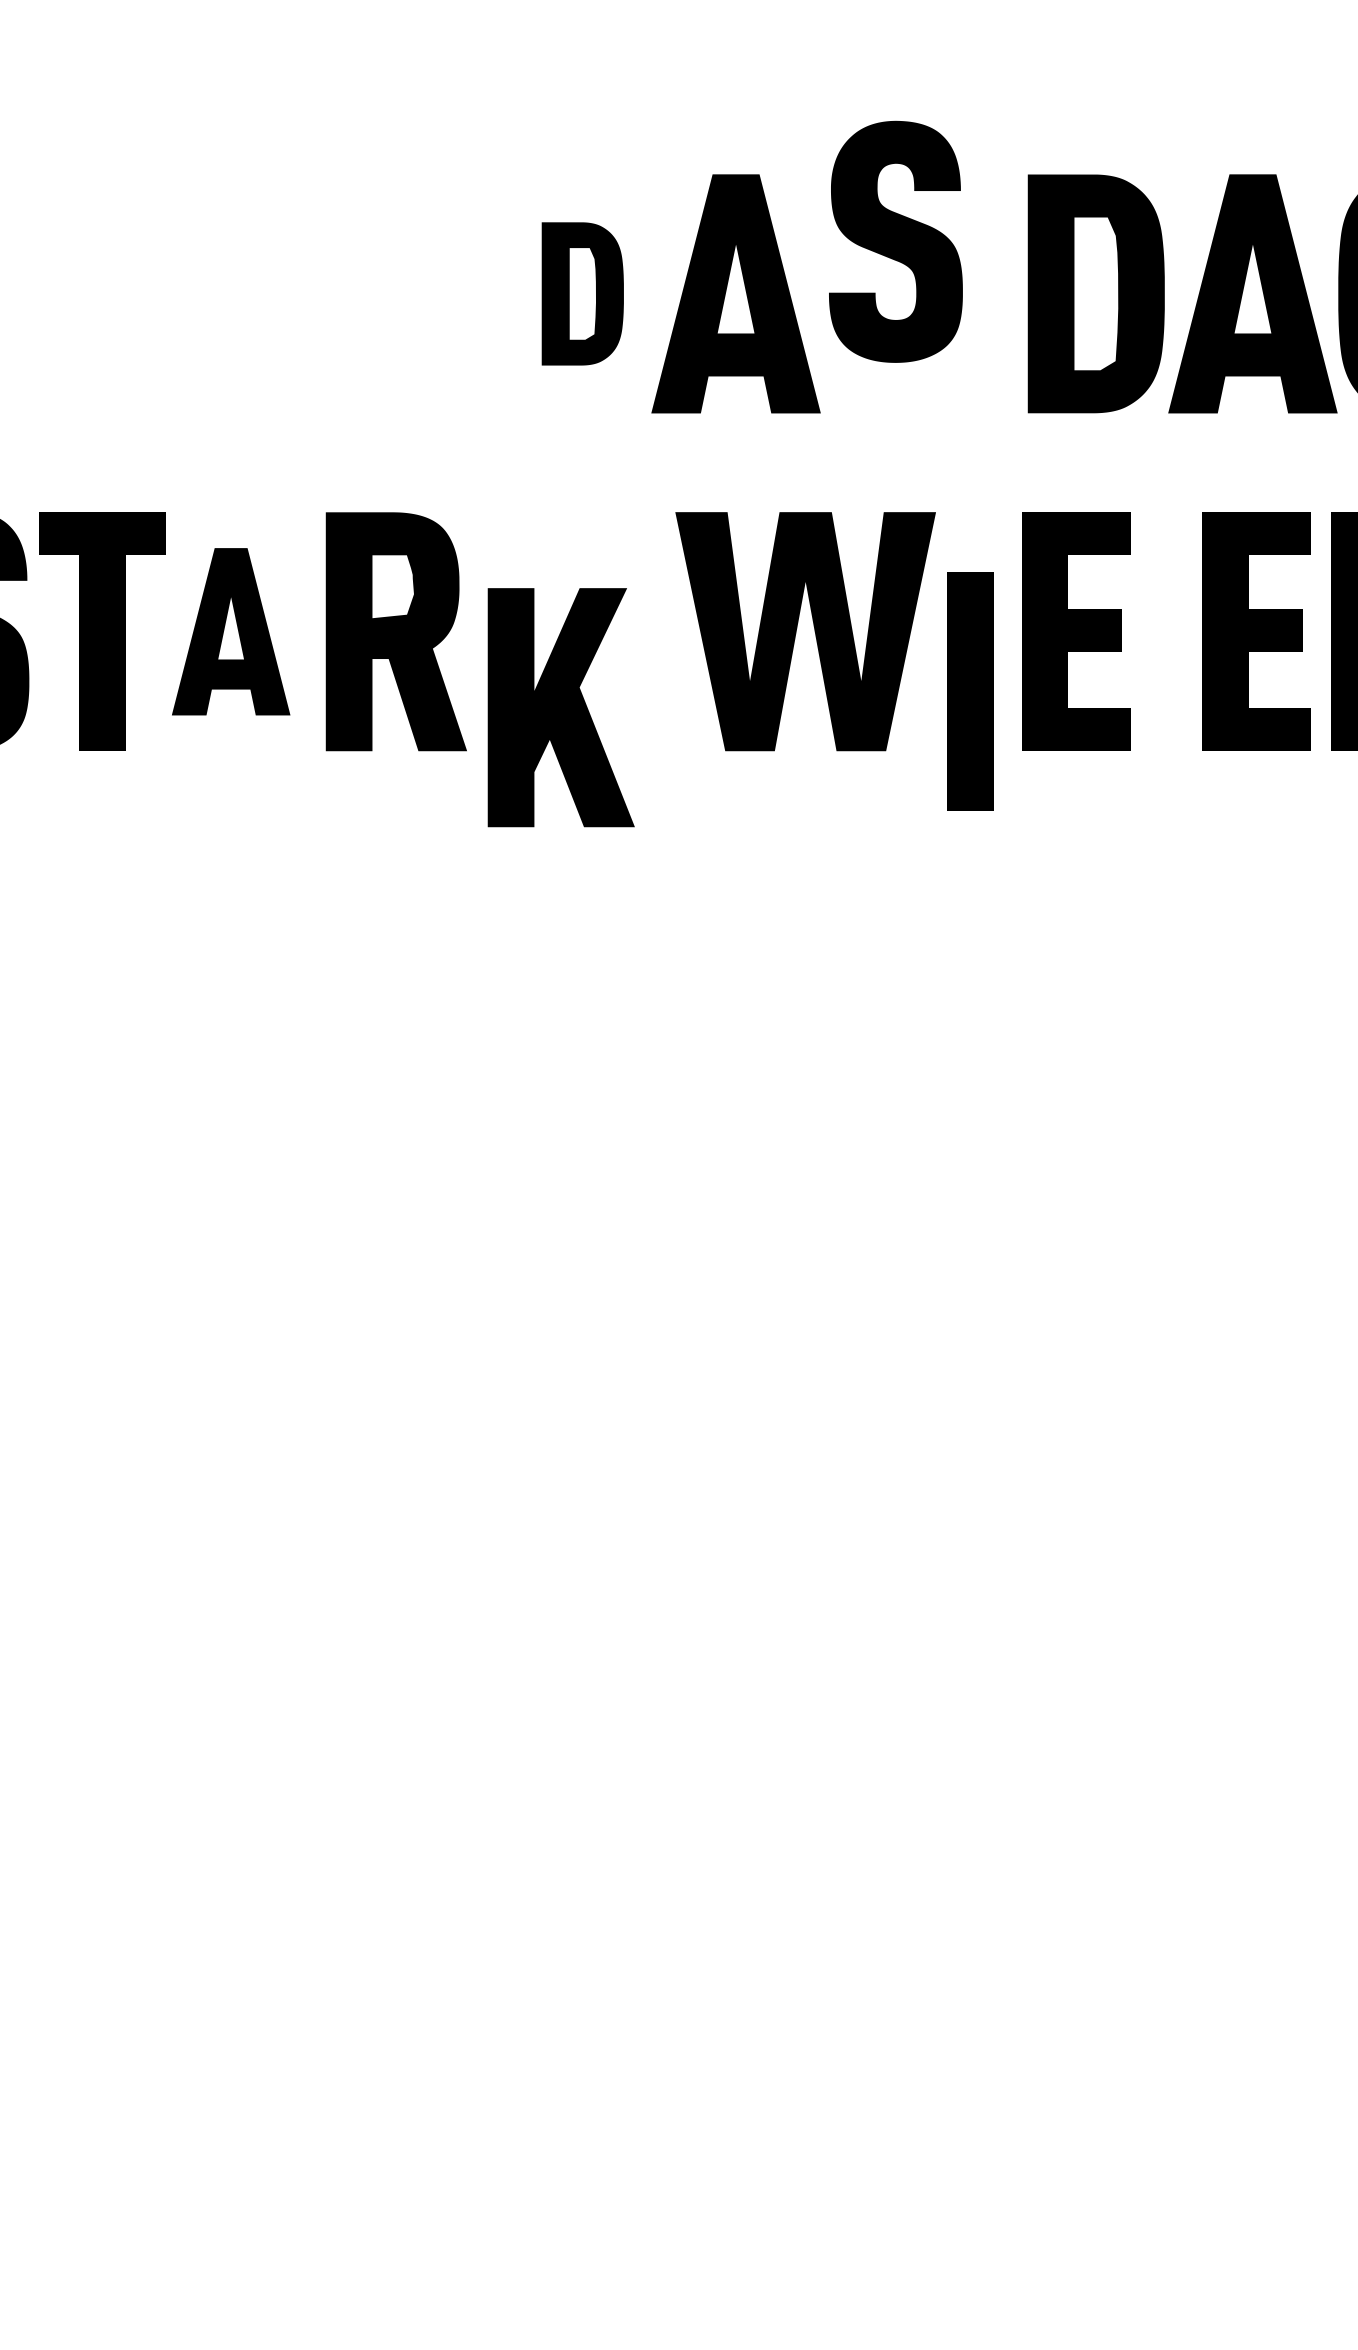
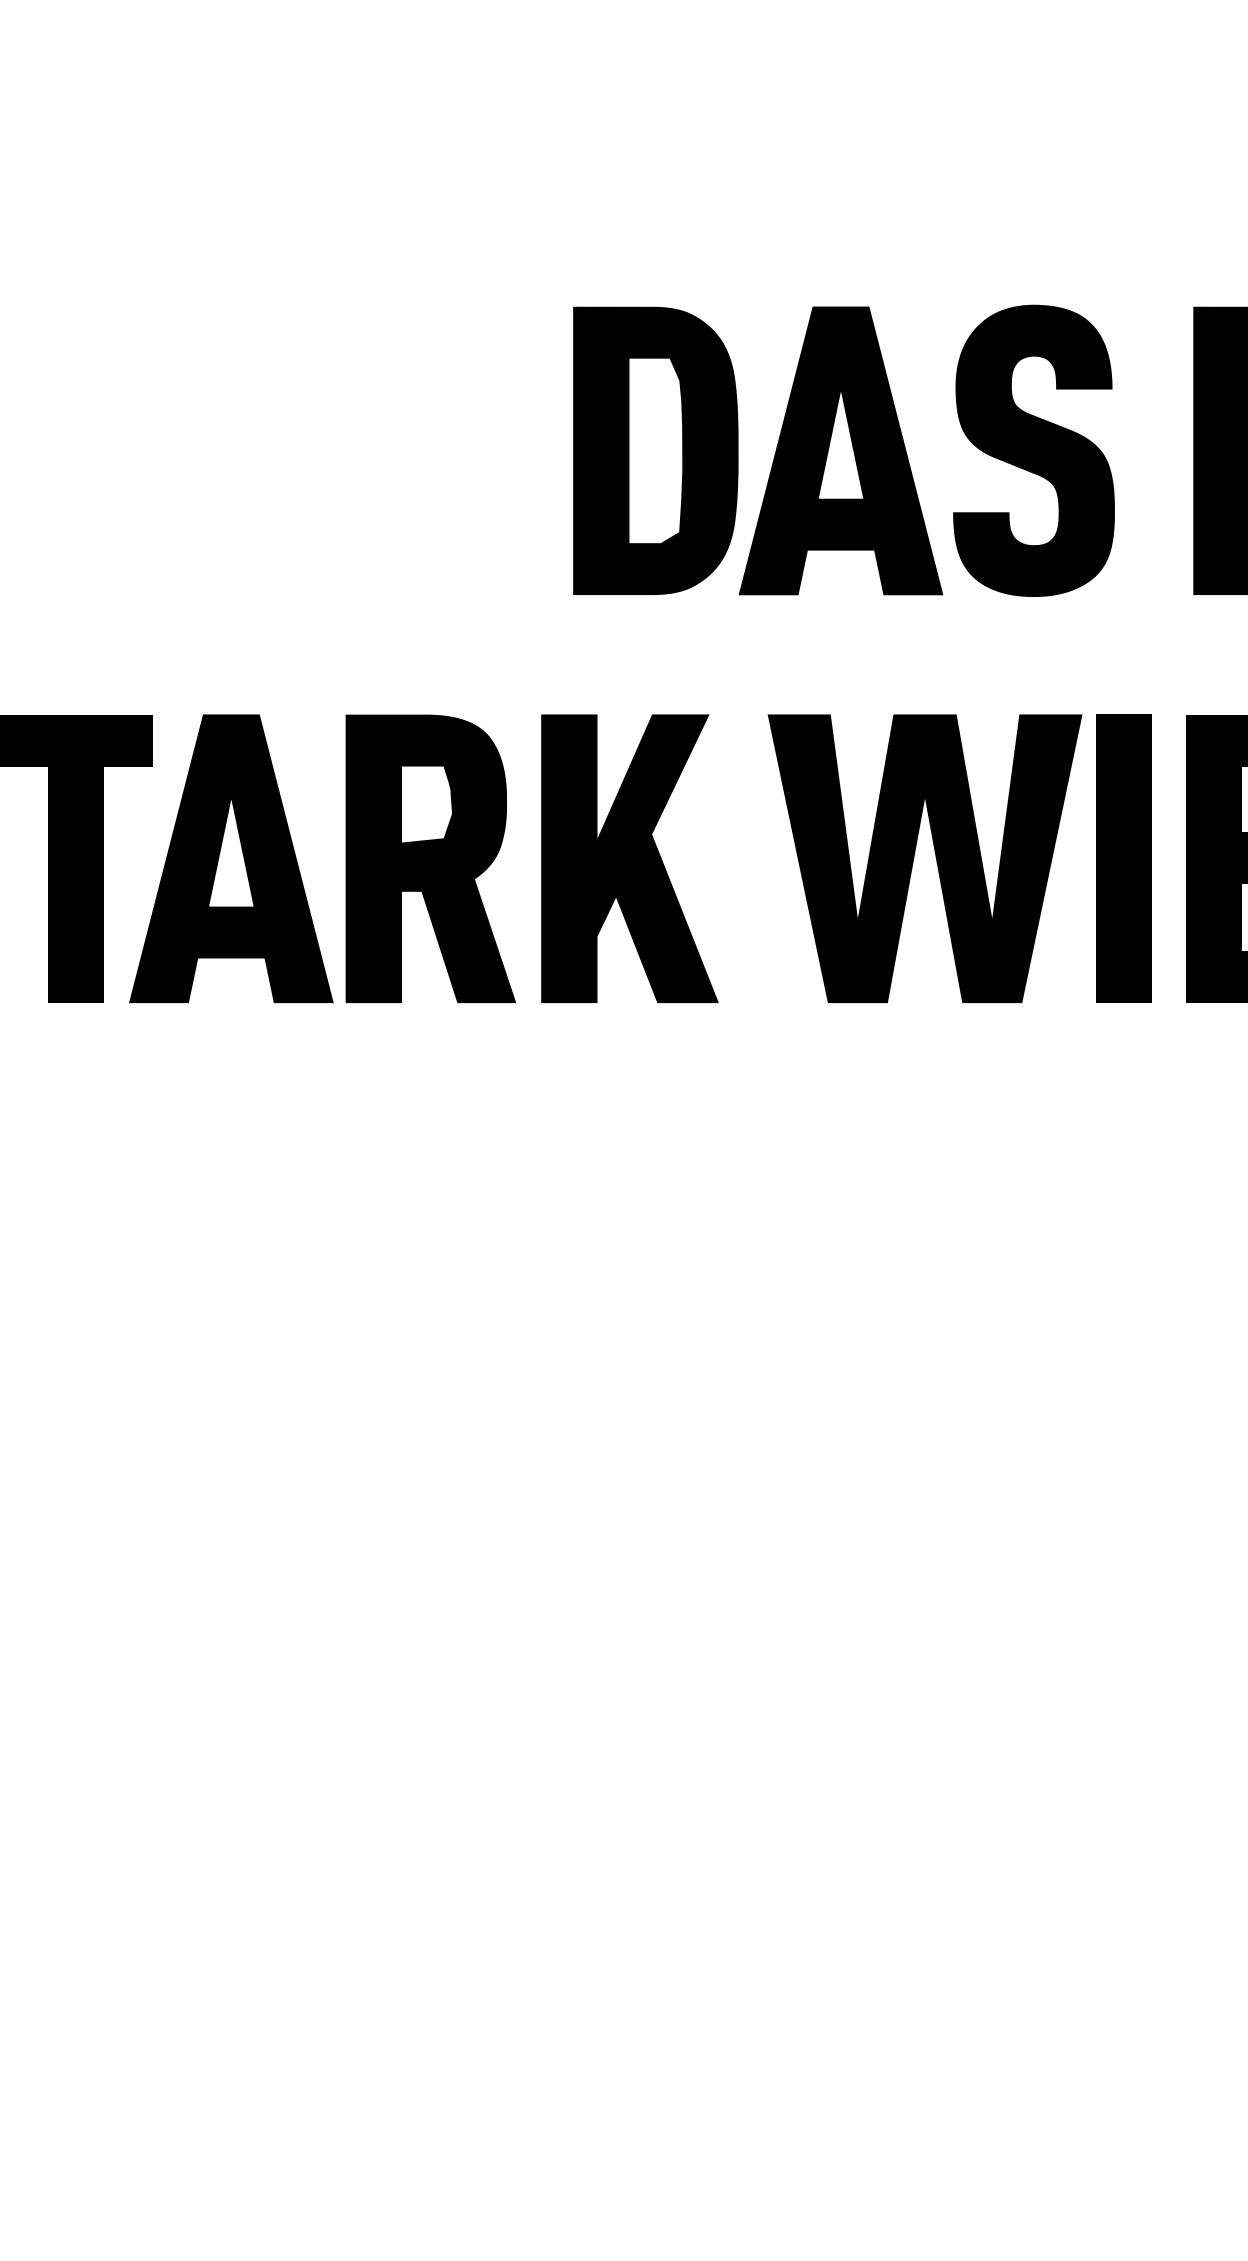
part: (895, 241) -> (1033, 450), moved
part: (582, 293) -> (655, 450), size x1.67
part: (230, 631) -> (230, 858), size x1.43
part: (970, 691) -> (1124, 858), moved
part: (560, 707) -> (628, 858), moved

